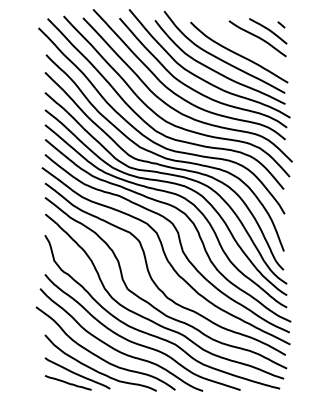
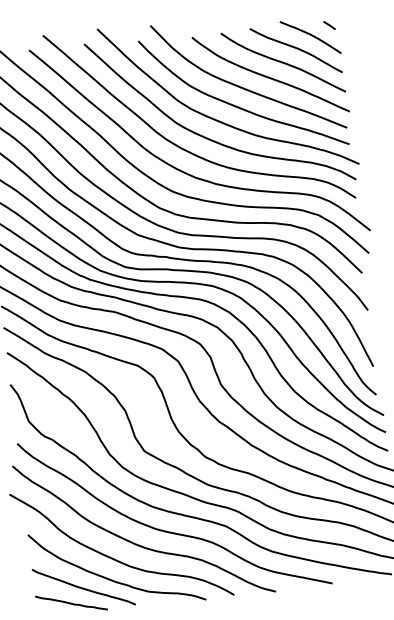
curve: (248, 45) -> (283, 62), added

